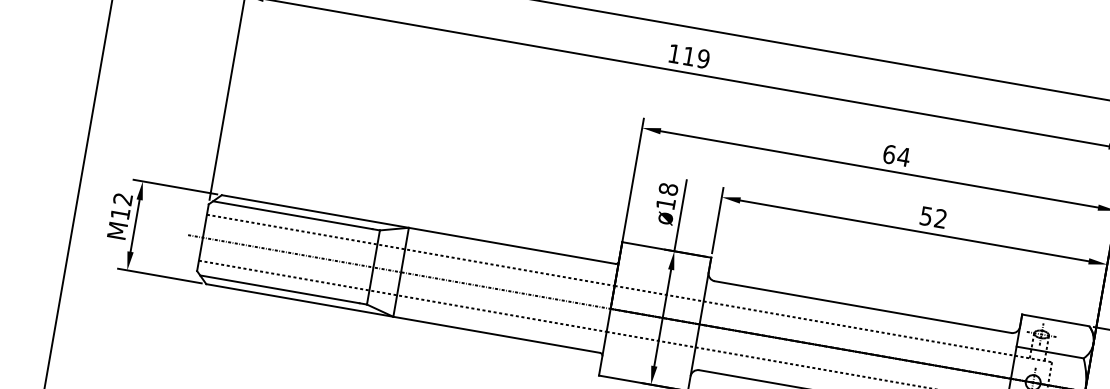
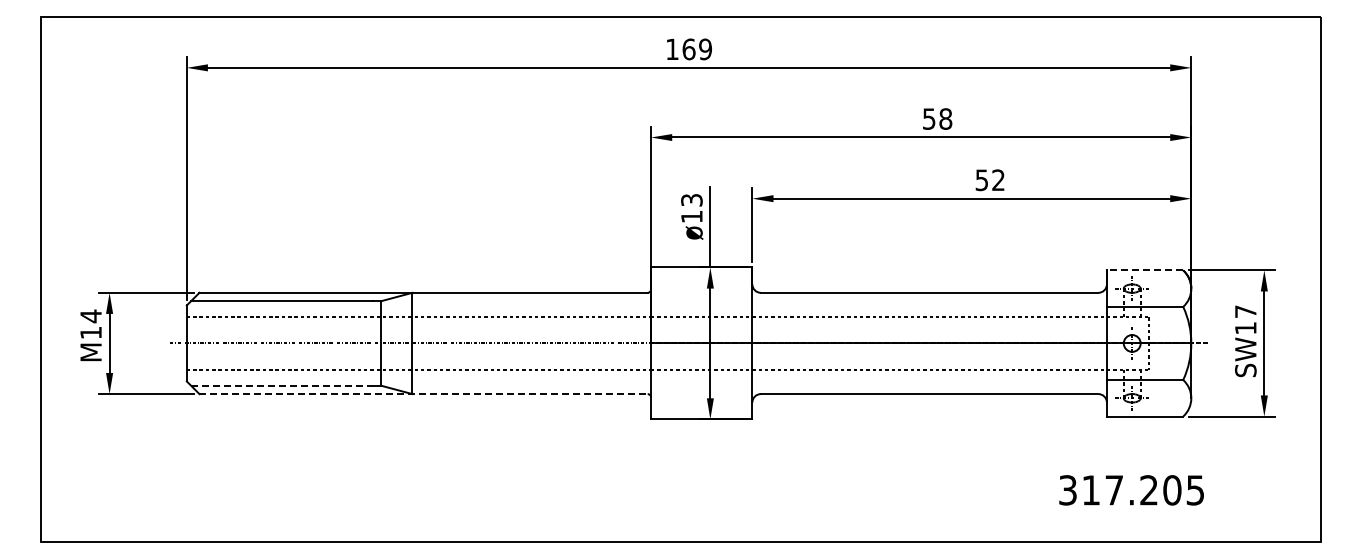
text: (688, 56) -> (688, 49), 119 -> 169
text: (896, 155) -> (937, 118), 64 -> 58
text: (668, 188) -> (691, 199), ø18 -> ø13
text: (122, 199) -> (90, 316), M12 -> M14
line: (279, 289) -> (281, 385), solid -> dashed
line: (403, 318) -> (424, 394), solid -> dashed
line: (1055, 320) -> (1144, 270), solid -> dashed

